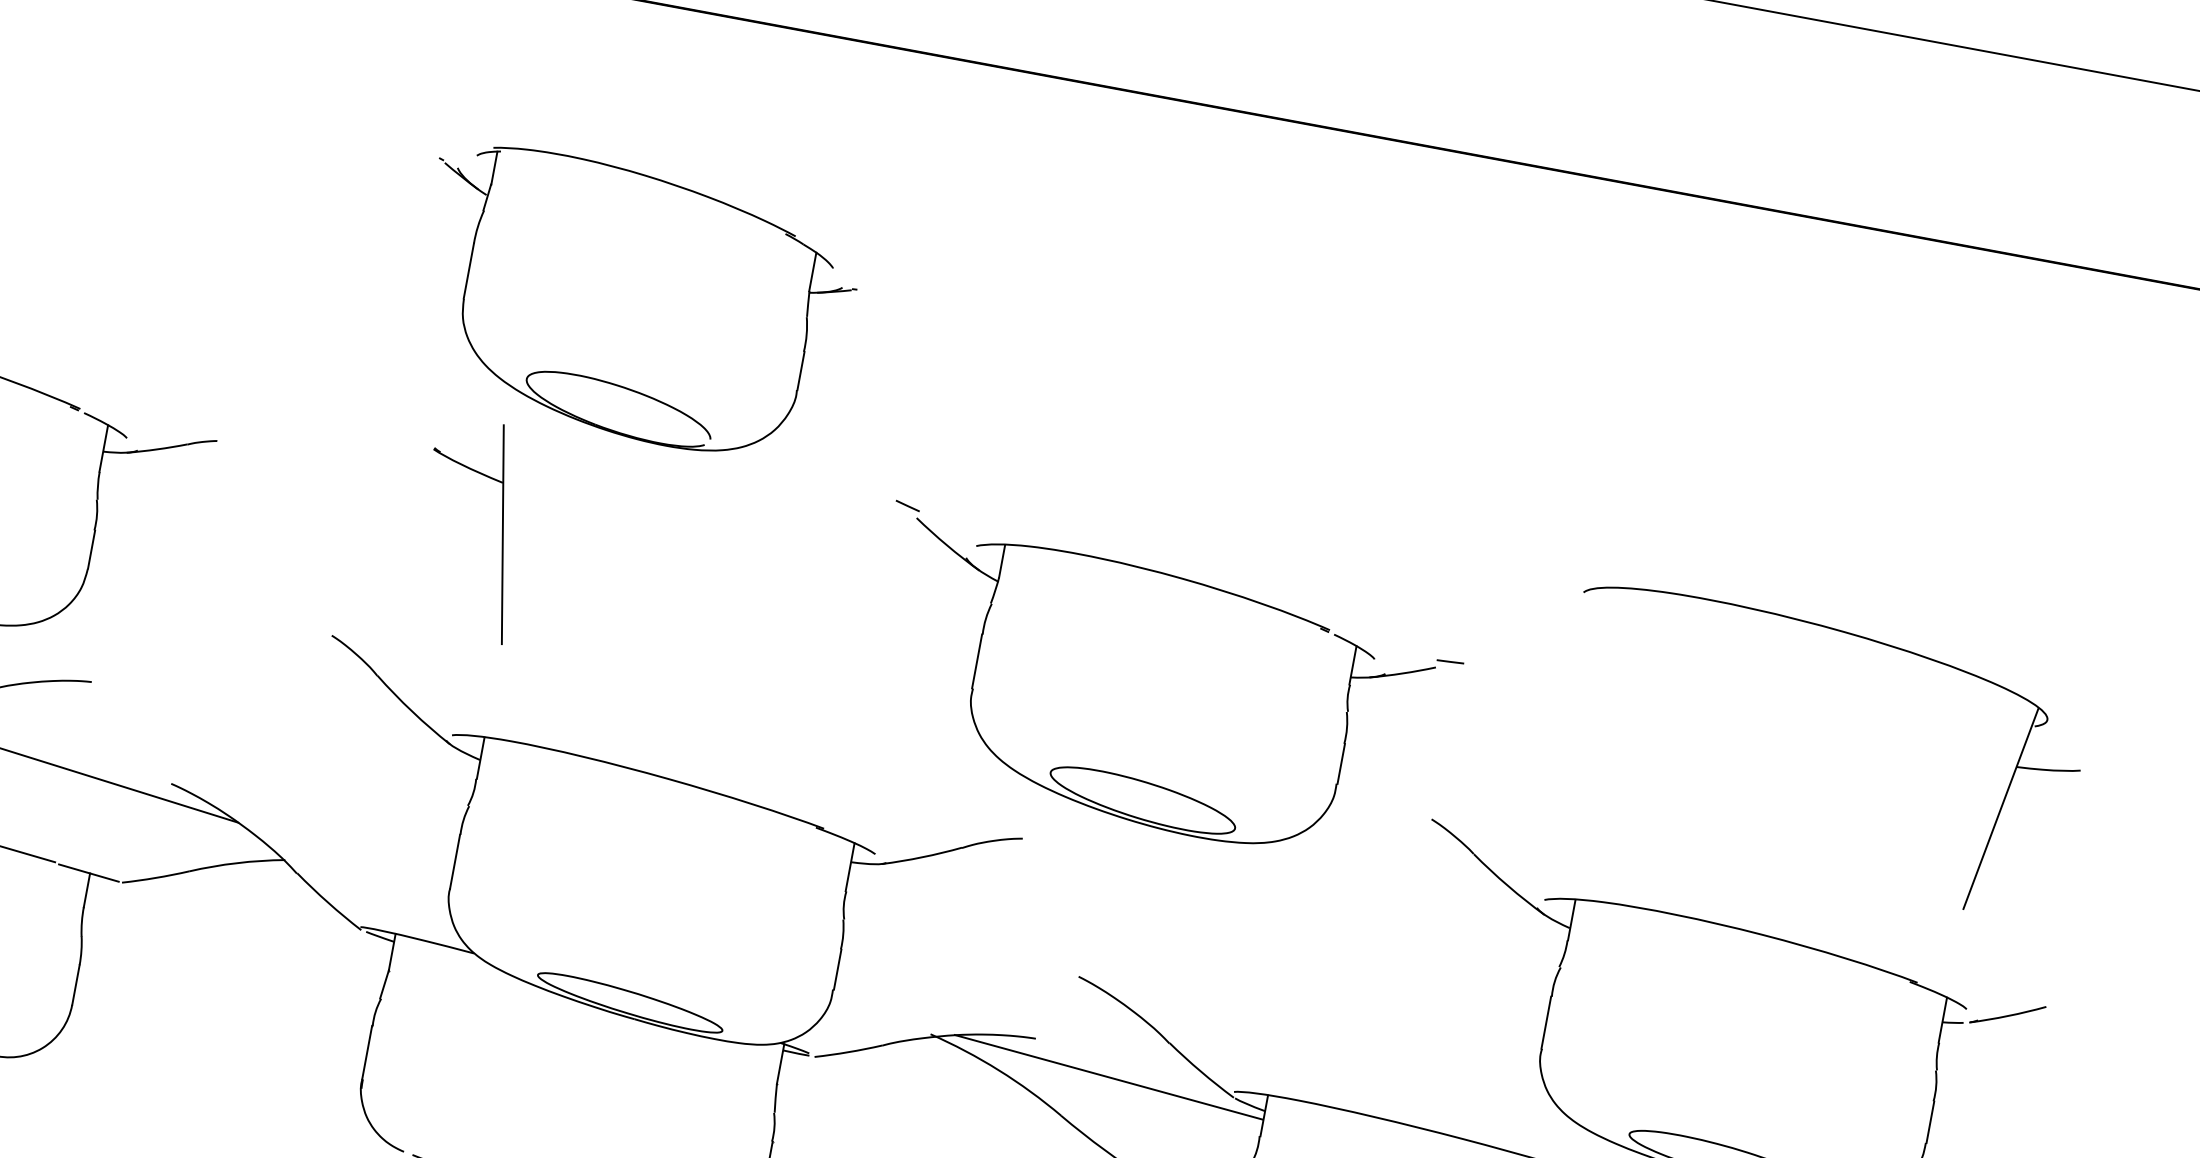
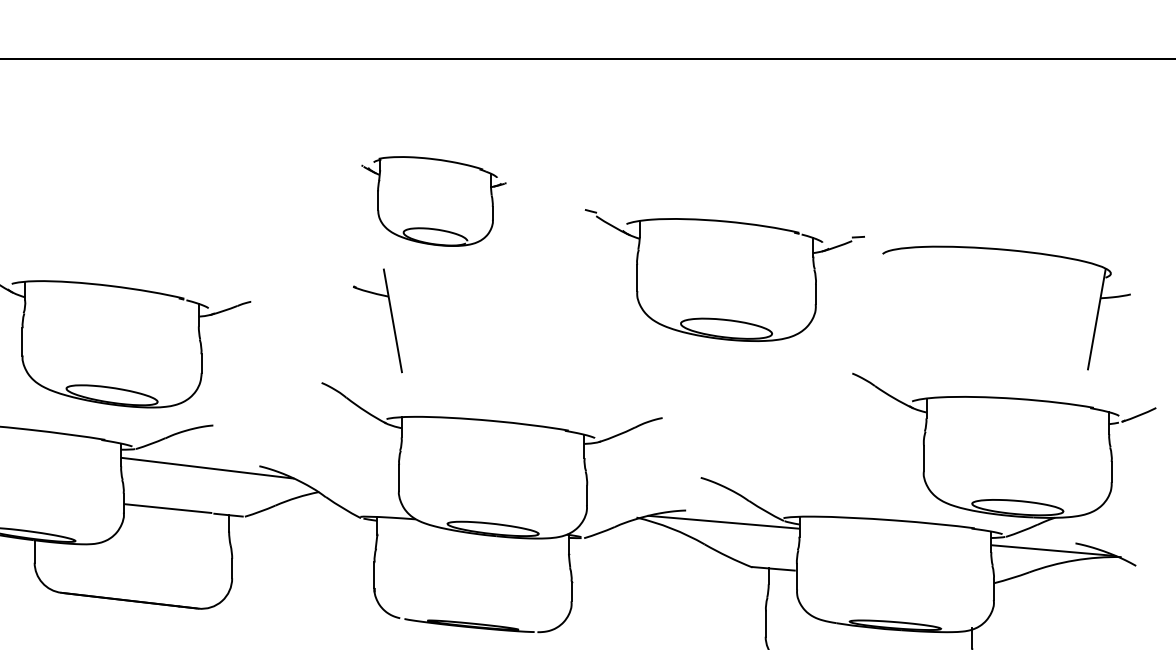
part: (632, 303) -> (433, 201), size x0.7
part: (1846, 635) -> (1009, 251), moved
part: (1142, 778) -> (724, 318), moved

